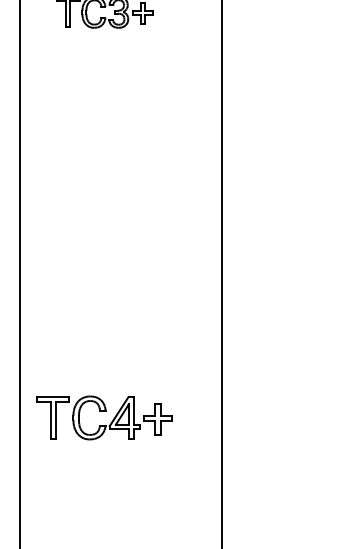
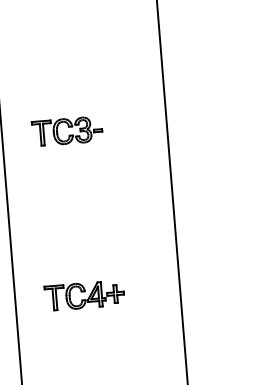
part: (99, 214) -> (67, 130), added
part: (104, 417) -> (84, 295), size x0.71

